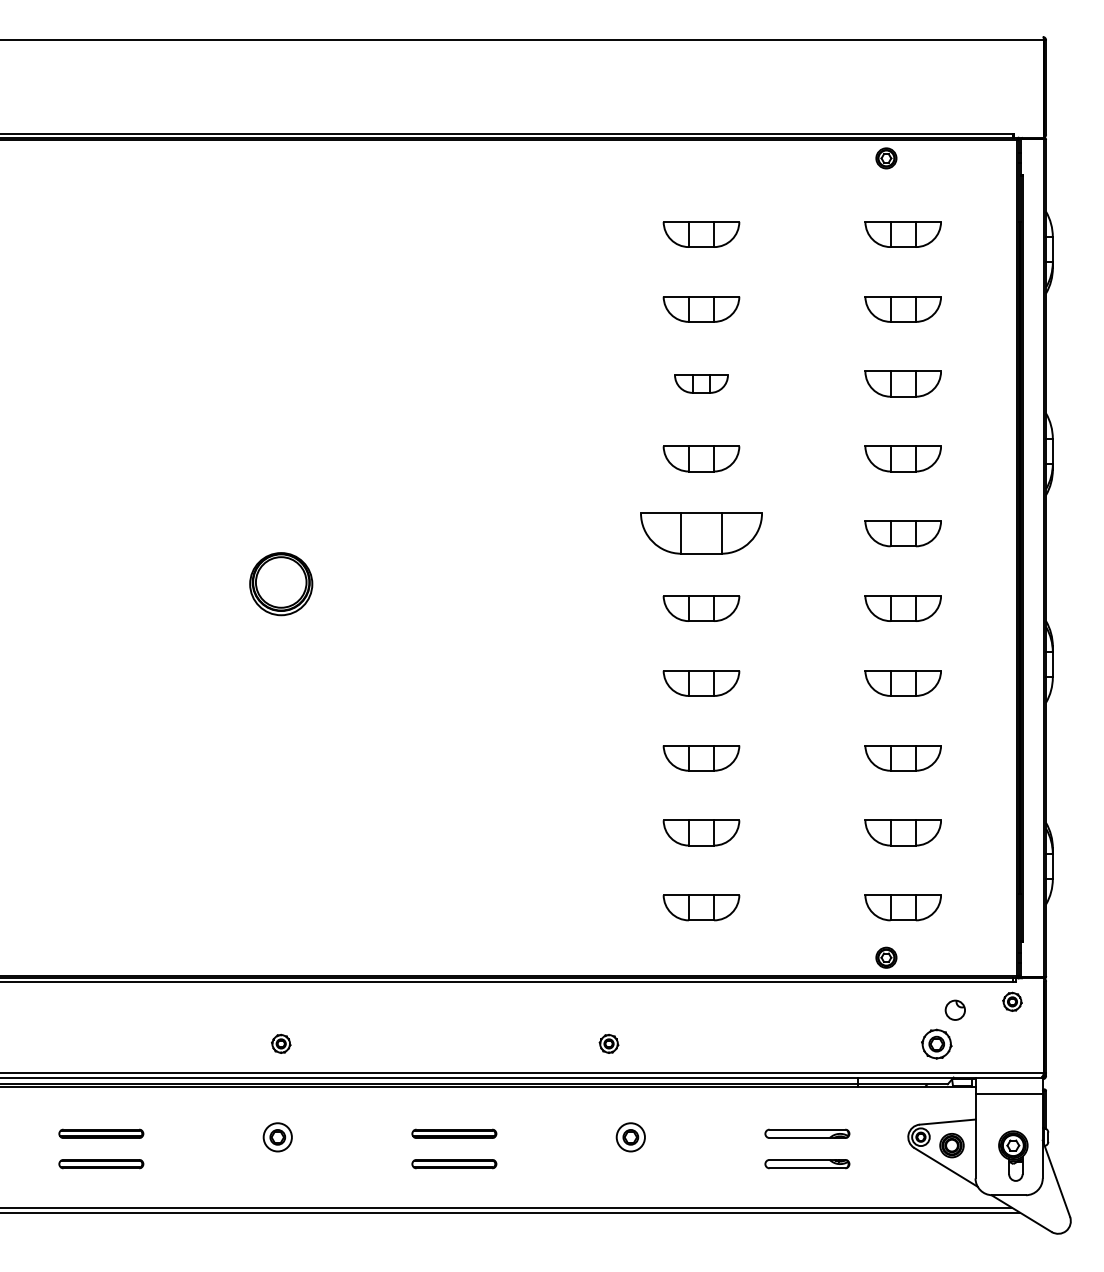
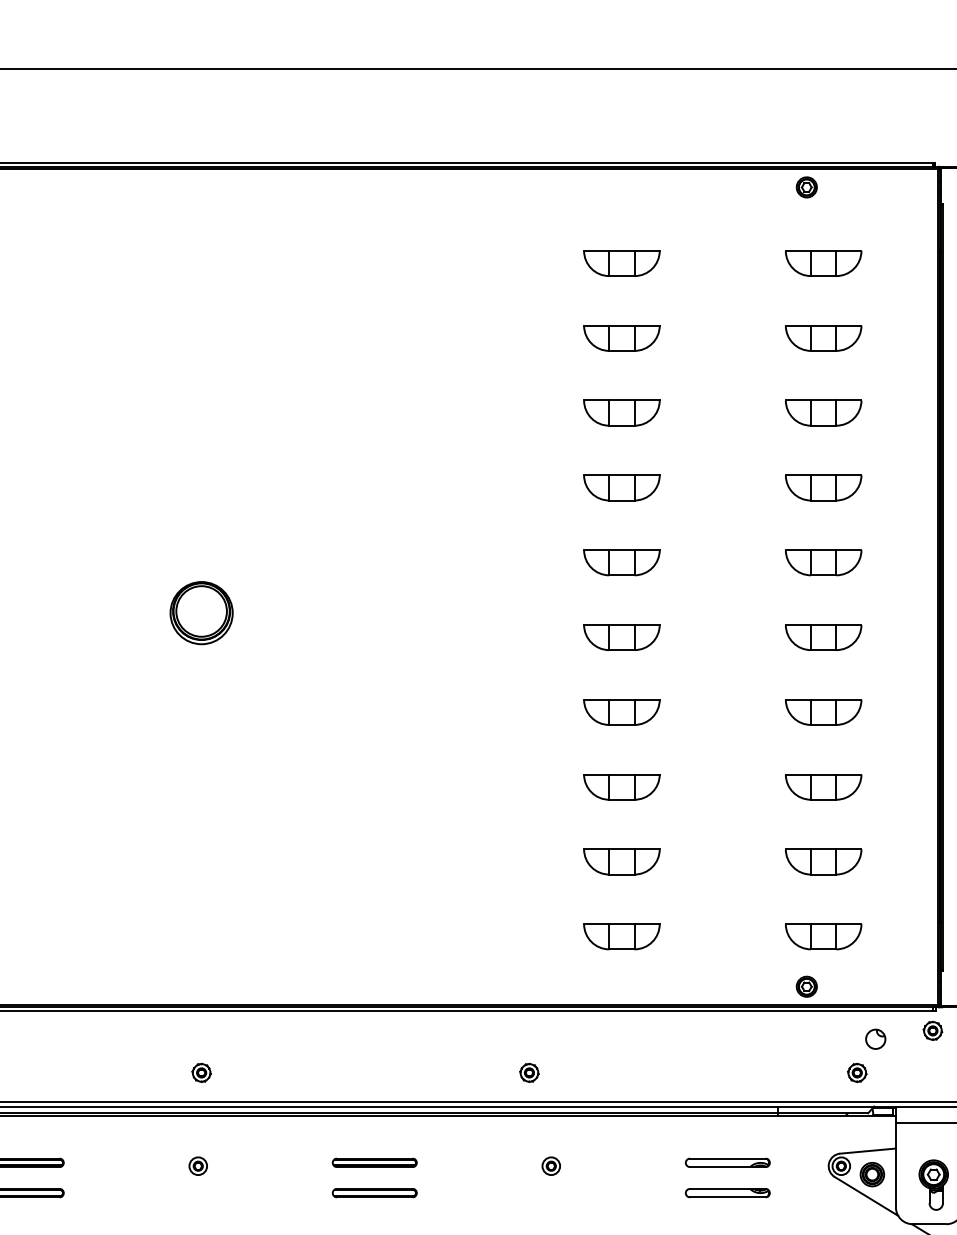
part: (701, 383) -> (621, 412), size x1.43
part: (701, 533) -> (621, 562), size x0.62
part: (936, 1043) -> (856, 1072), size x0.62
part: (277, 1136) -> (197, 1165), size x0.62
part: (630, 1136) -> (550, 1165), size x0.62

